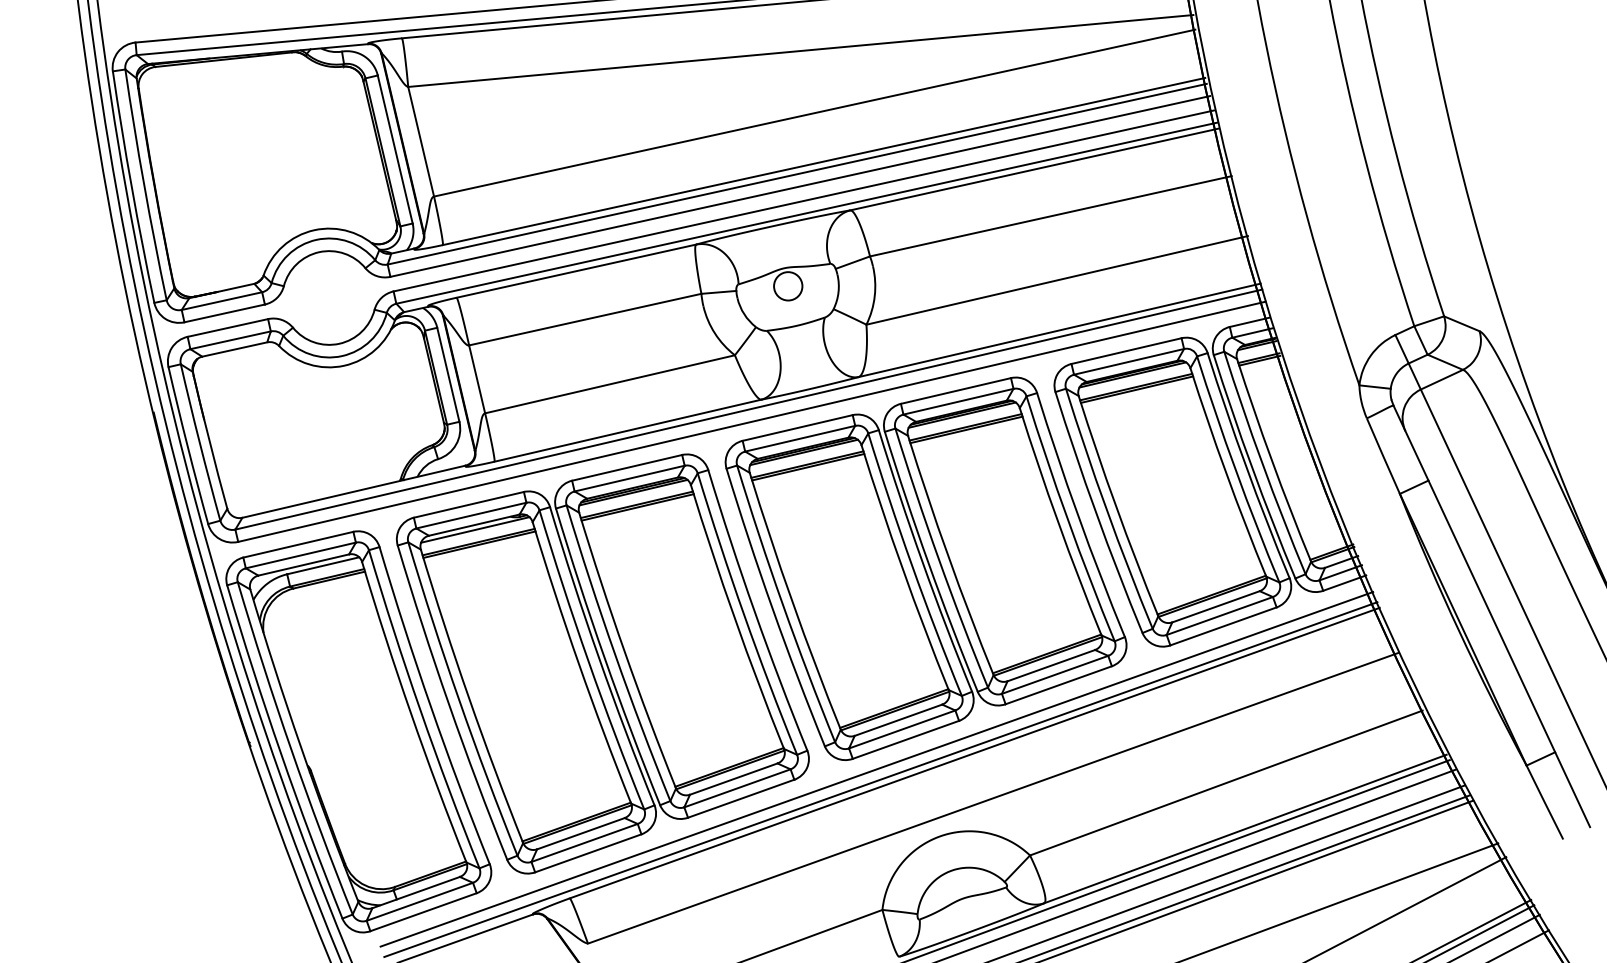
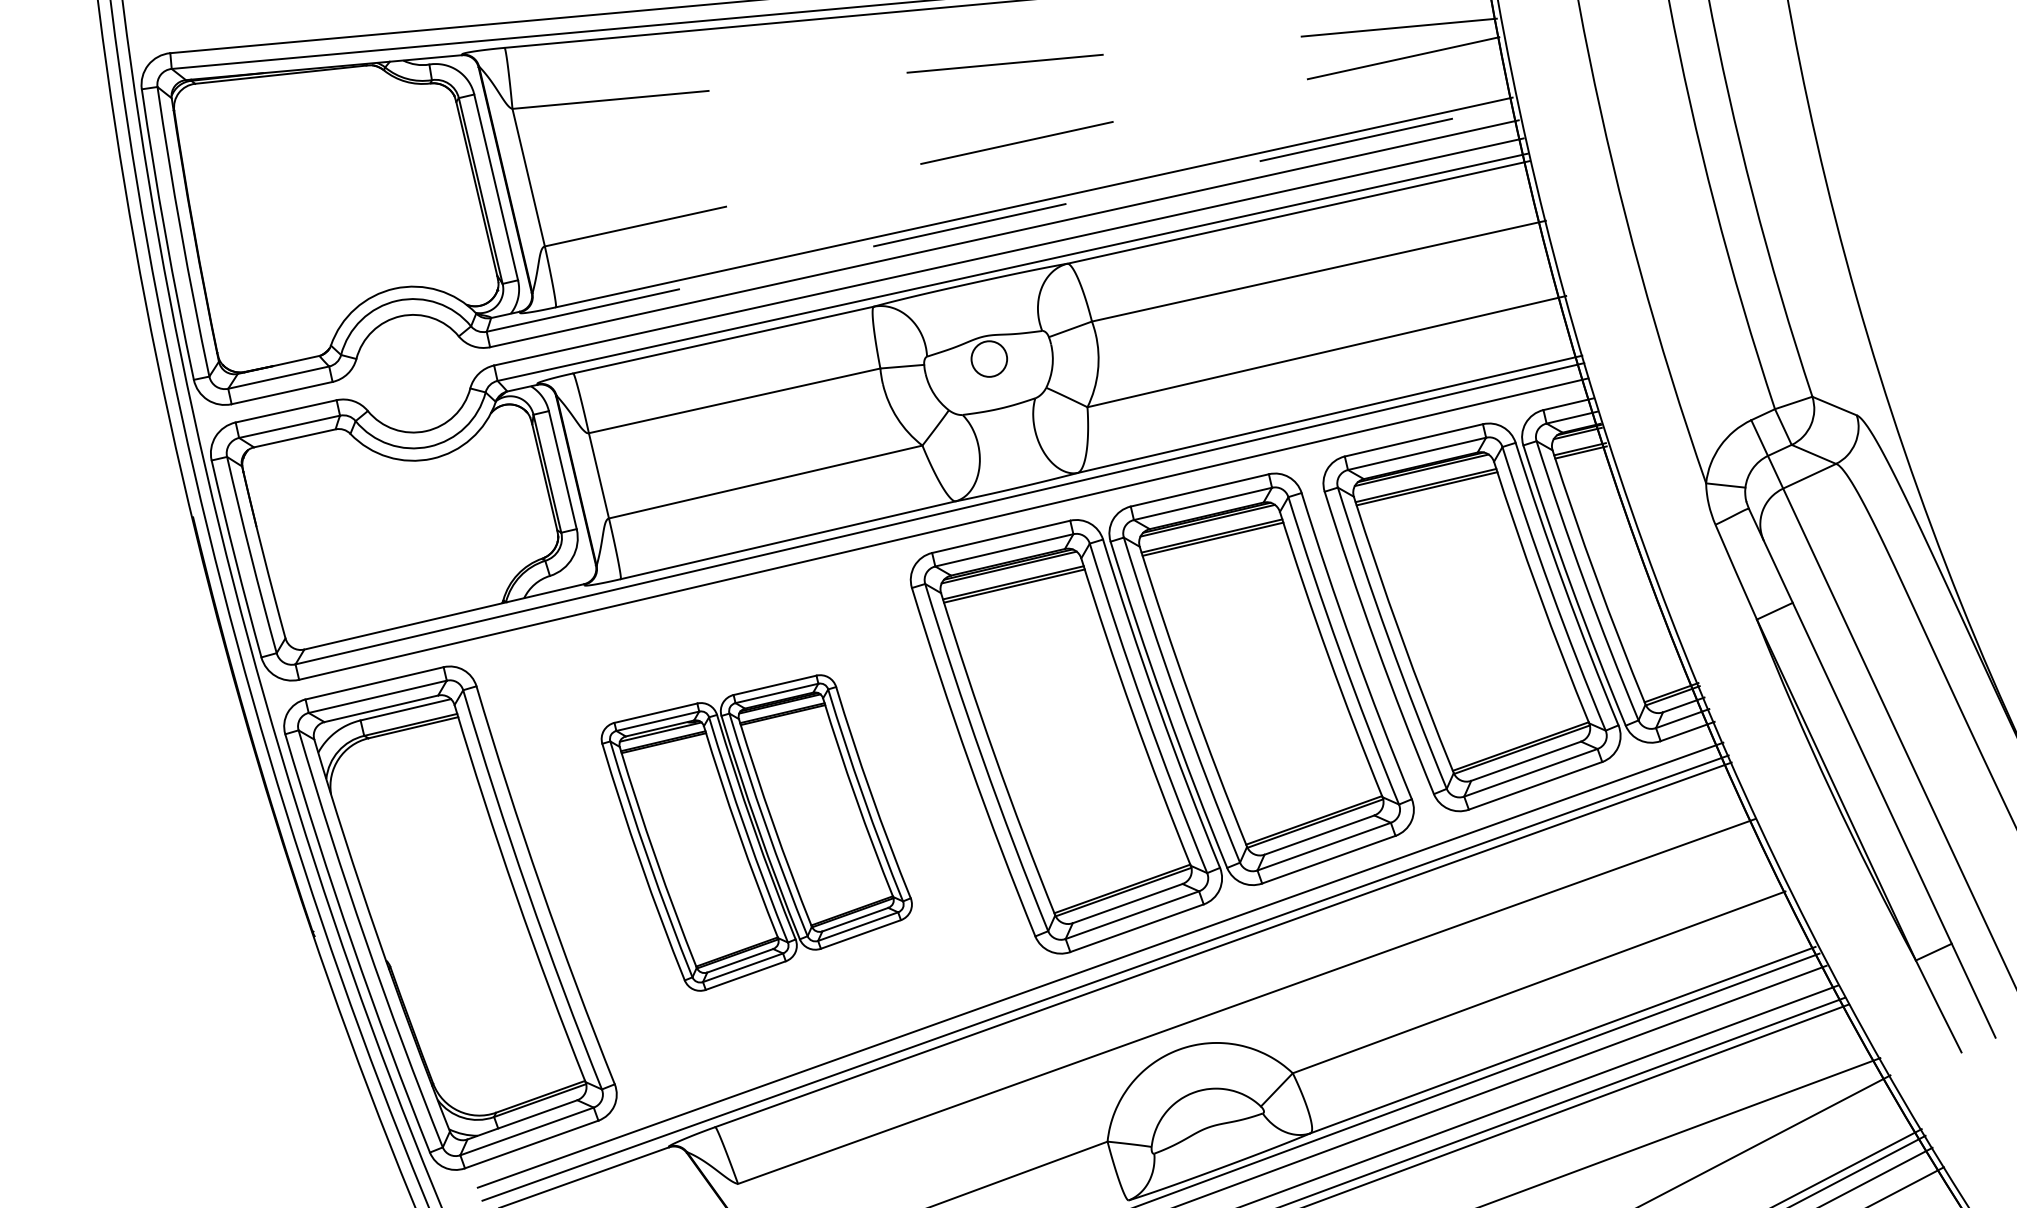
line: (801, 50) -> (1005, 63), solid -> dashed
line: (814, 113) -> (1022, 142), solid -> dashed
line: (797, 174) -> (1000, 218), solid -> dashed
part: (602, 663) -> (756, 832), size x0.6

